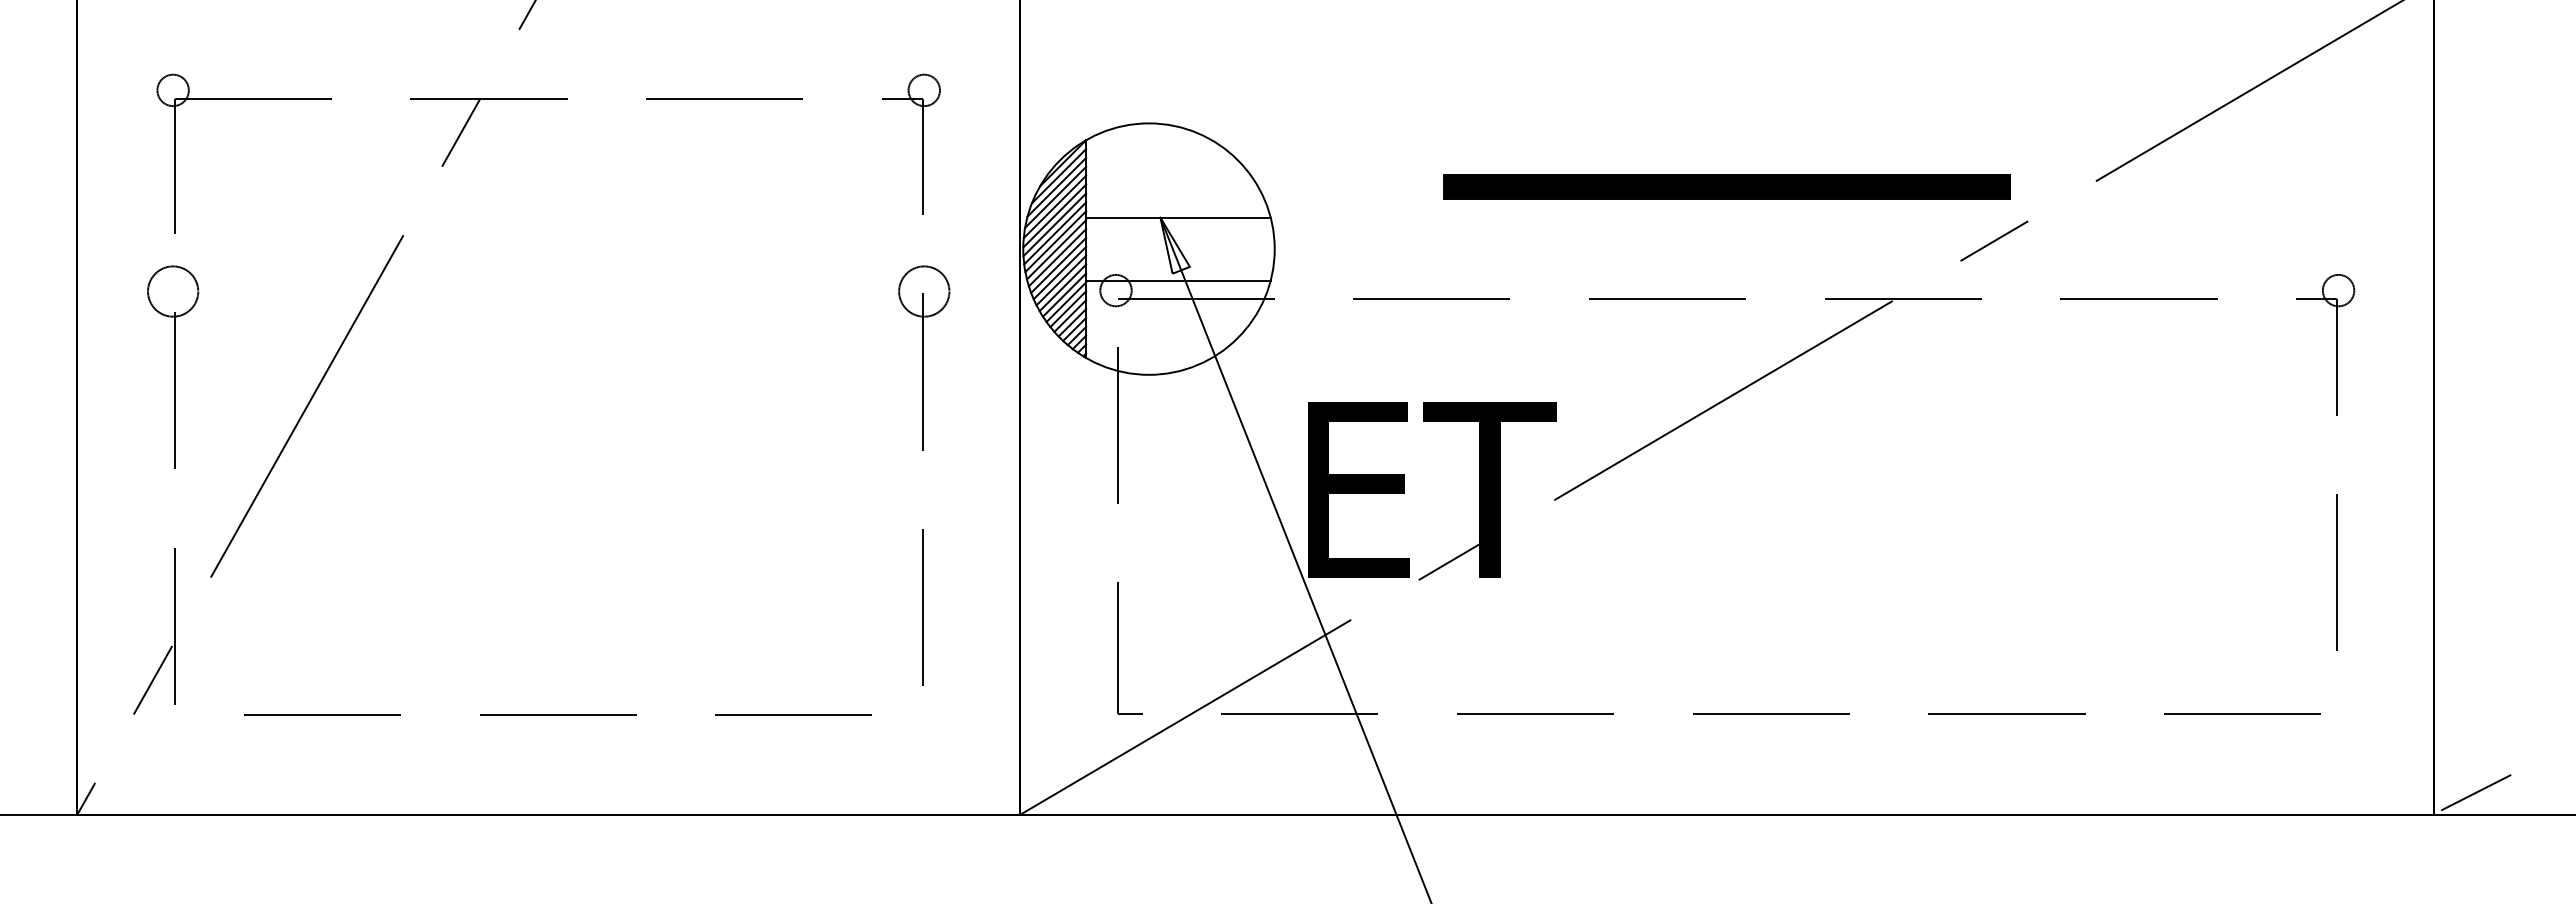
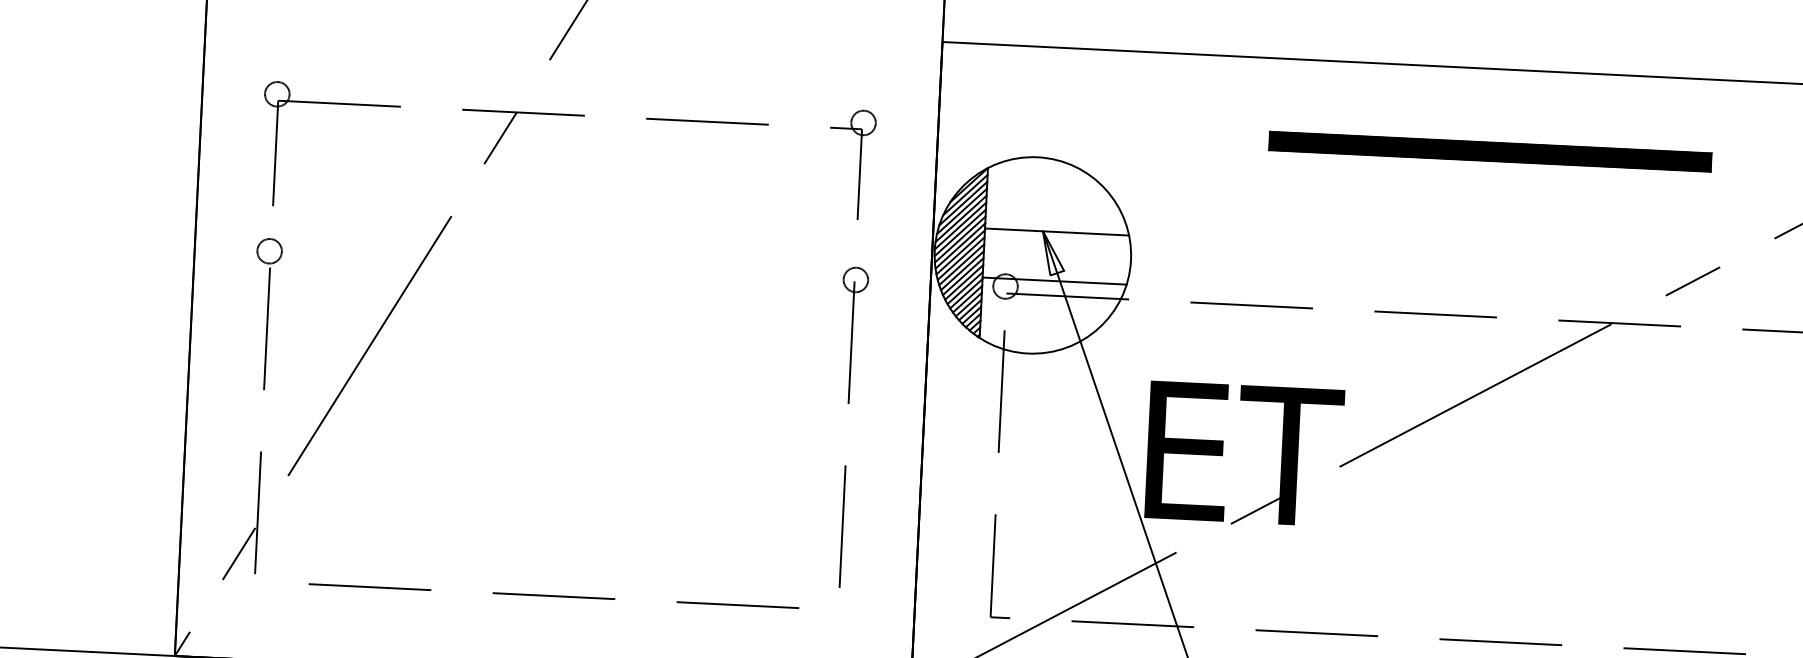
part: (1726, 186) -> (1489, 151), moved
circle: (172, 291) -> (269, 251), size x0.62
circle: (924, 291) -> (856, 279), size x0.62

